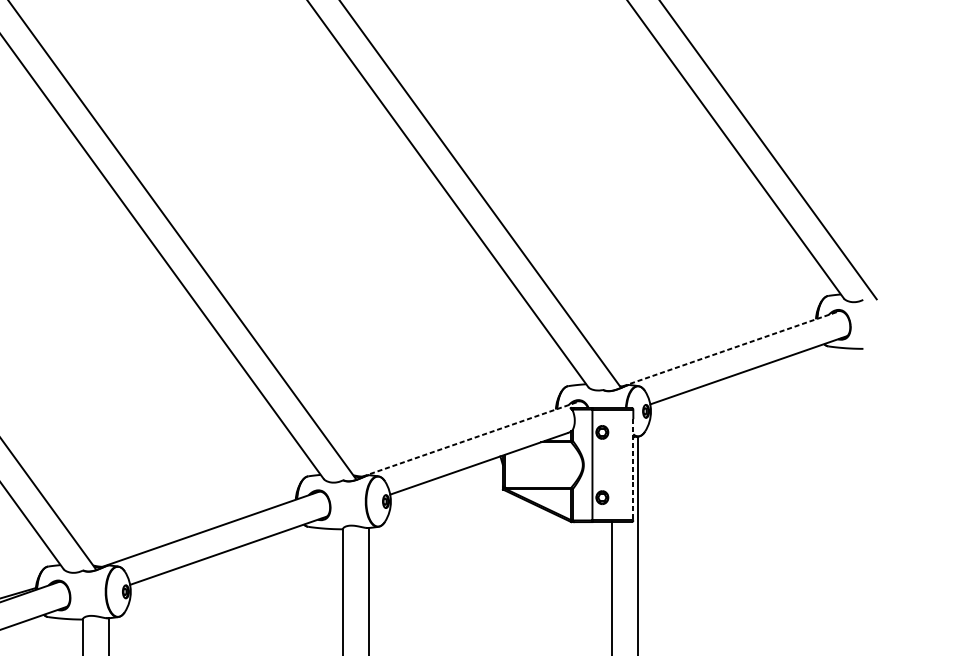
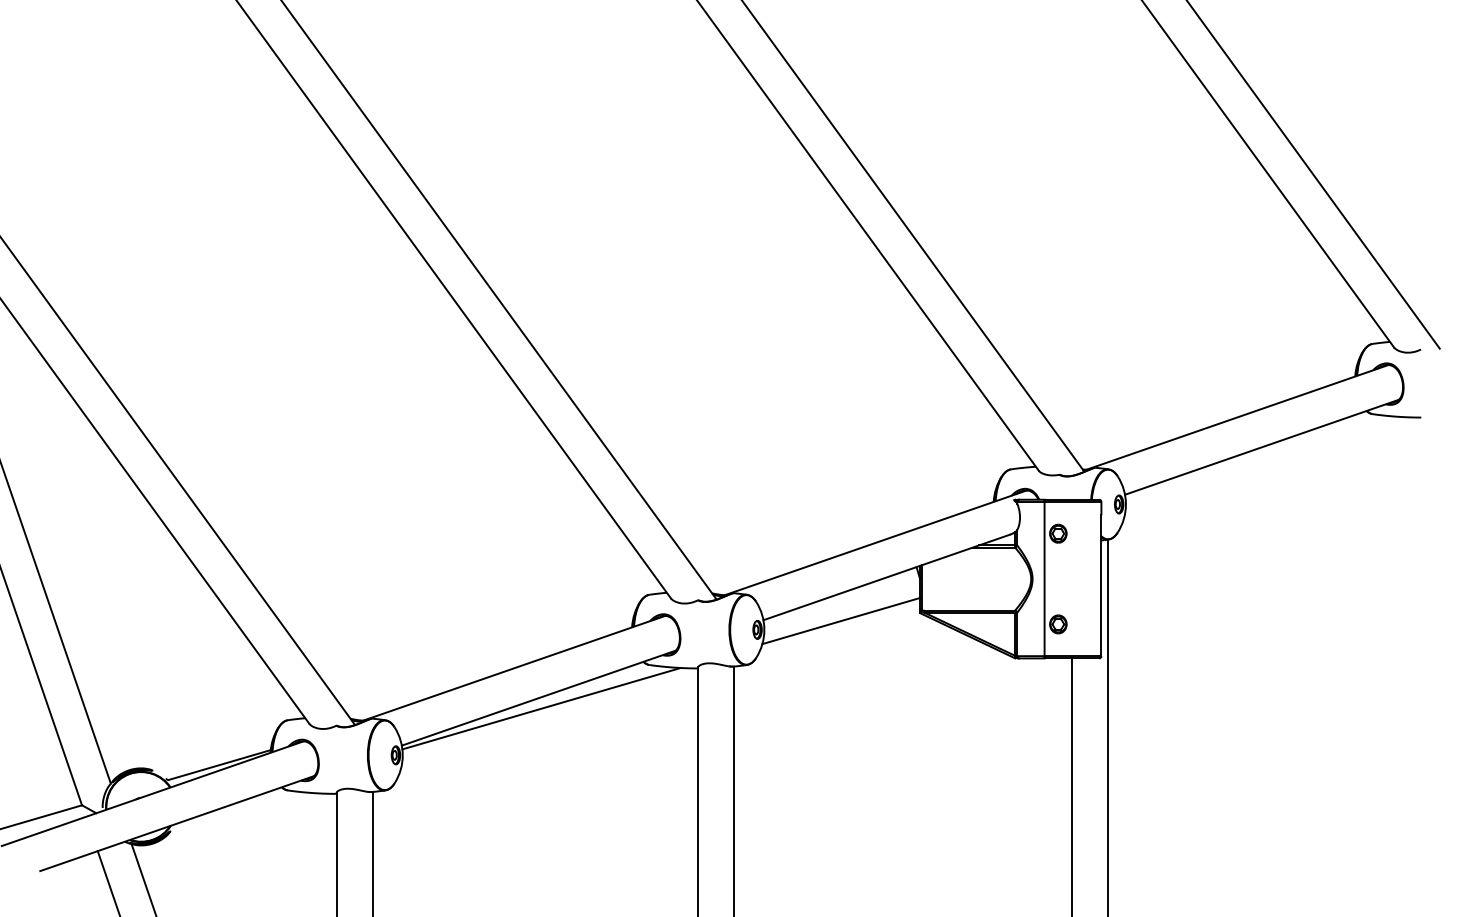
line: (731, 348) -> (1237, 417), dashed -> solid
line: (470, 438) -> (875, 542), dashed -> solid
line: (633, 470) -> (1101, 586), dashed -> solid
line: (446, 494) -> (841, 620), added
line: (230, 558) -> (541, 708), added

